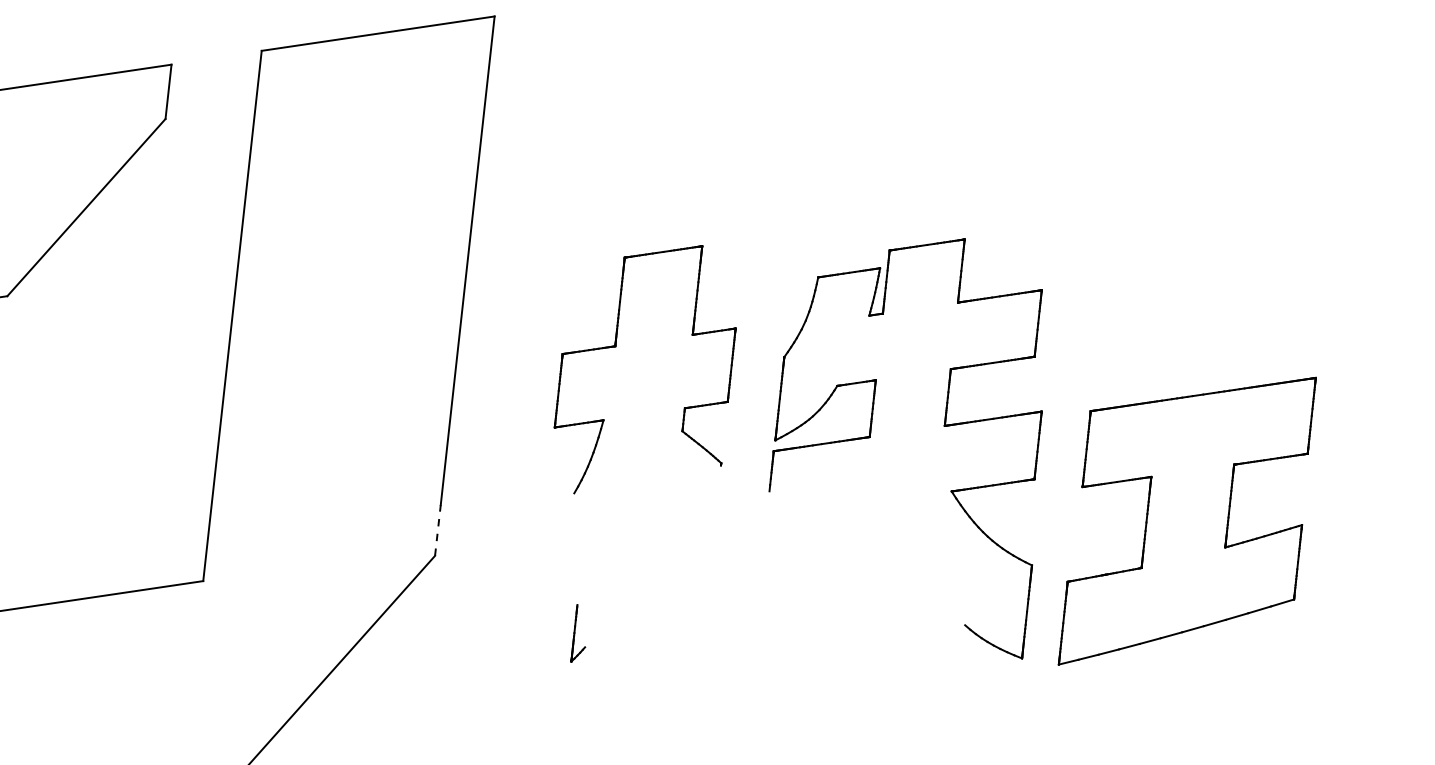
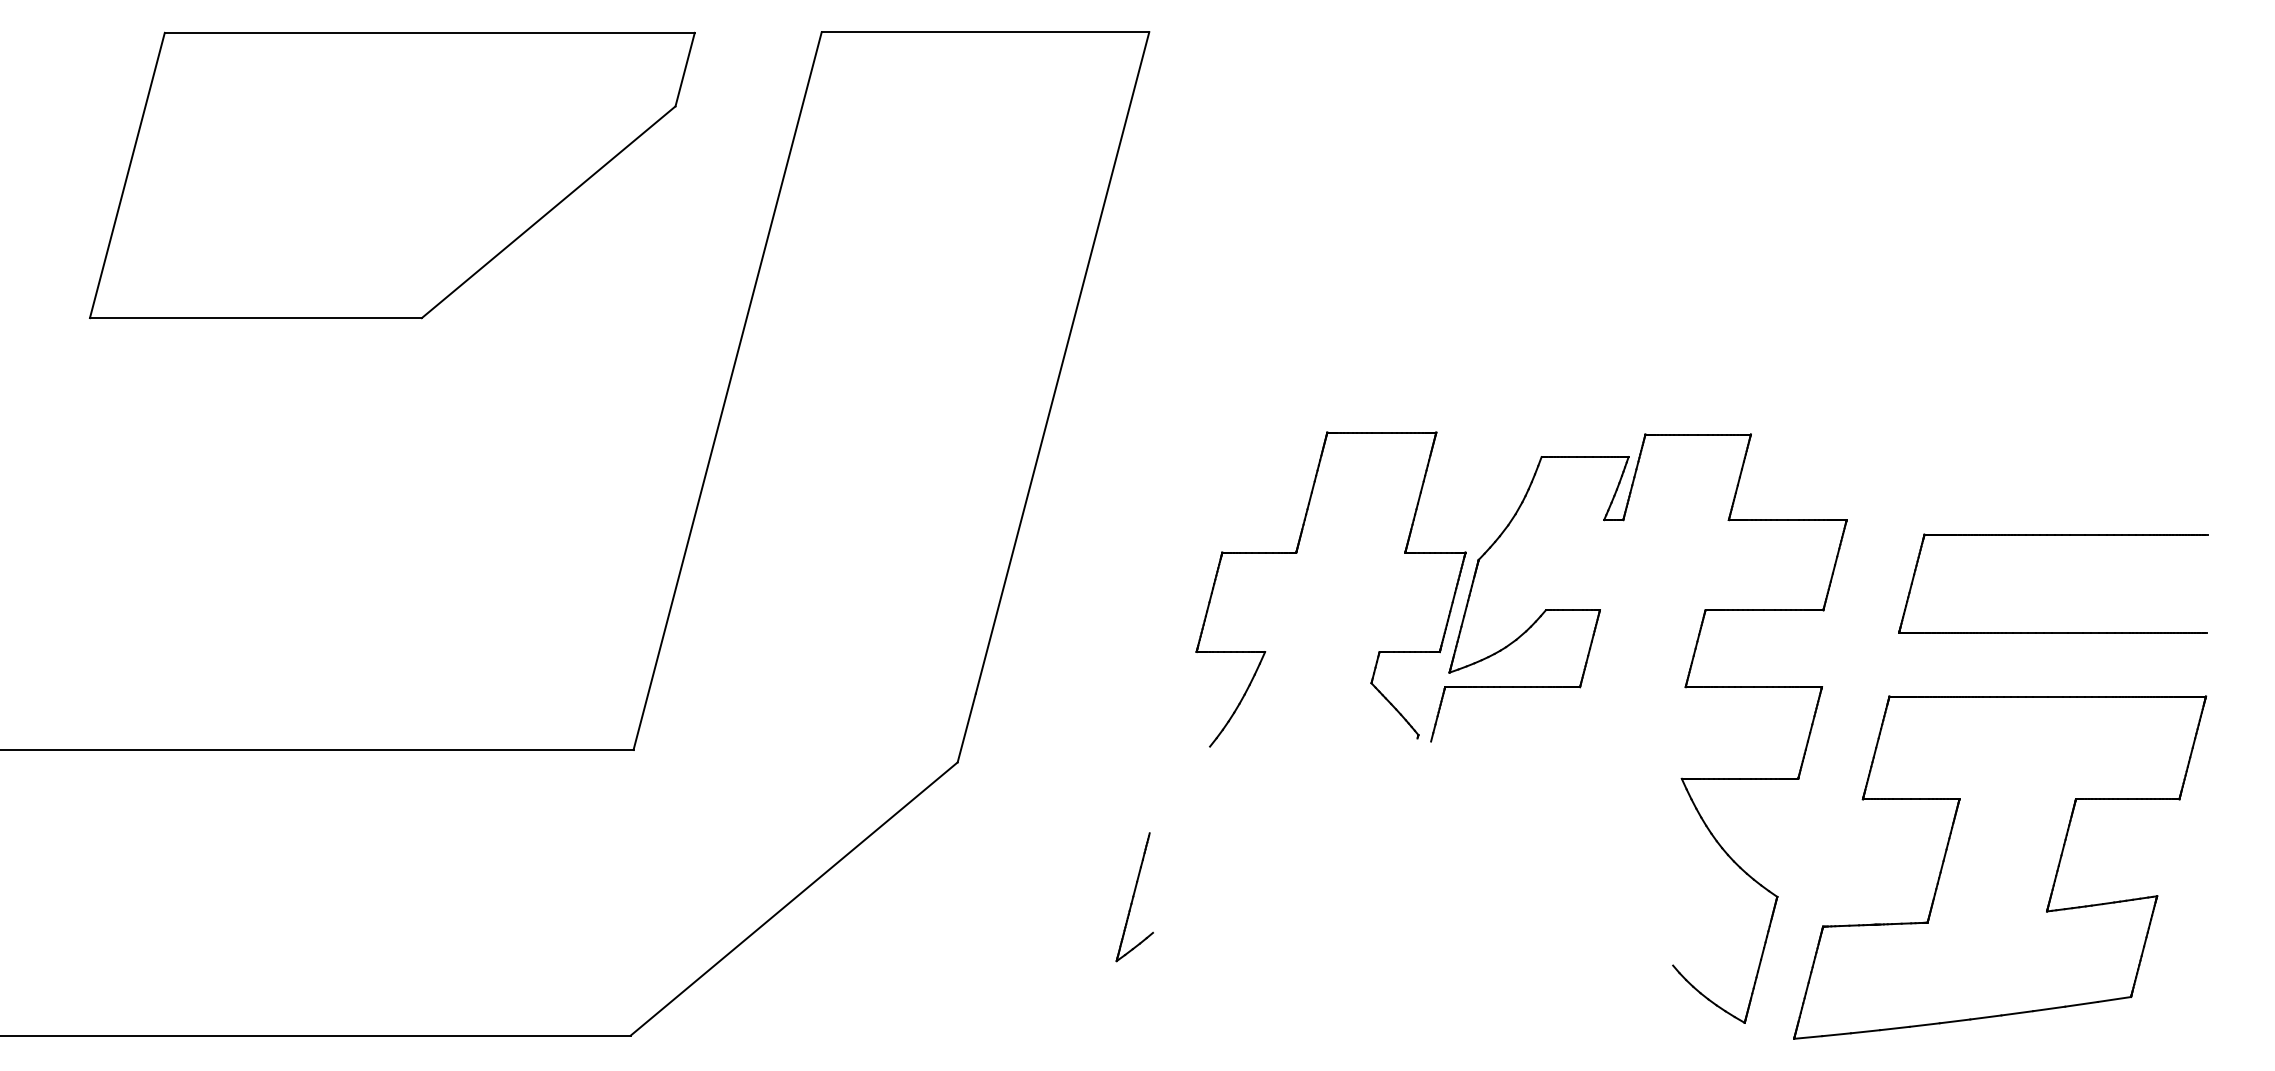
part: (1190, 279) -> (2053, 535), added
part: (616, 346) -> (1297, 553), moved
line: (437, 530) -> (966, 728), dashed -> solid
part: (574, 633) -> (1134, 897), size x1.67

